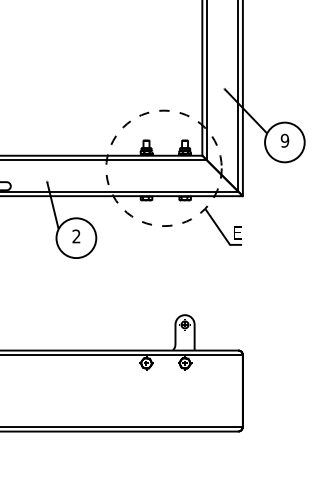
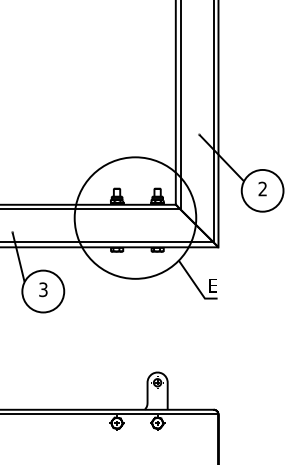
text: (284, 140) -> (262, 188), 9 -> 2
circle: (163, 168) -> (134, 218), dashed -> solid
text: (76, 236) -> (43, 289), 2 -> 3

